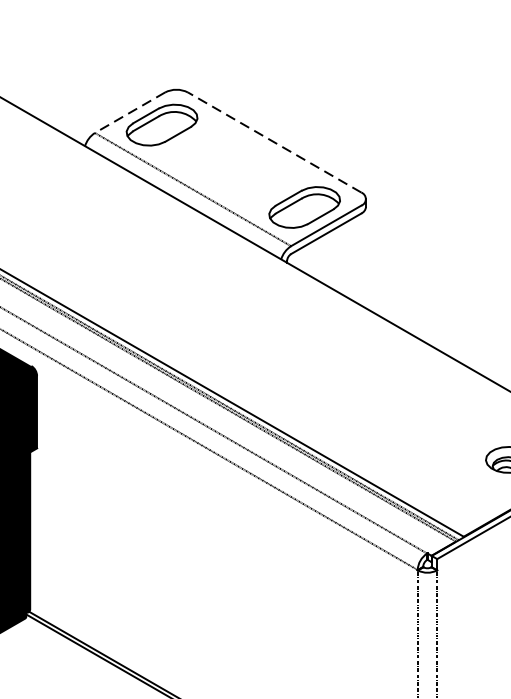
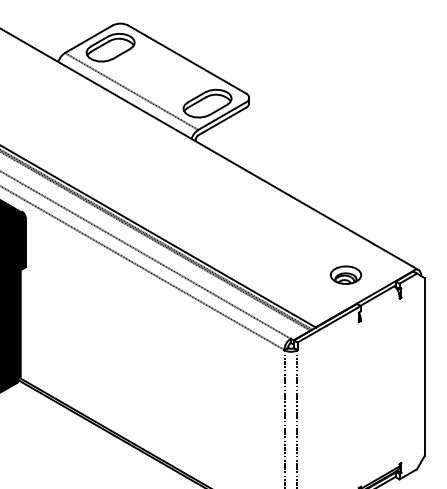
line: (129, 113) -> (88, 39), dashed -> solid
line: (275, 142) -> (187, 59), dashed -> solid

